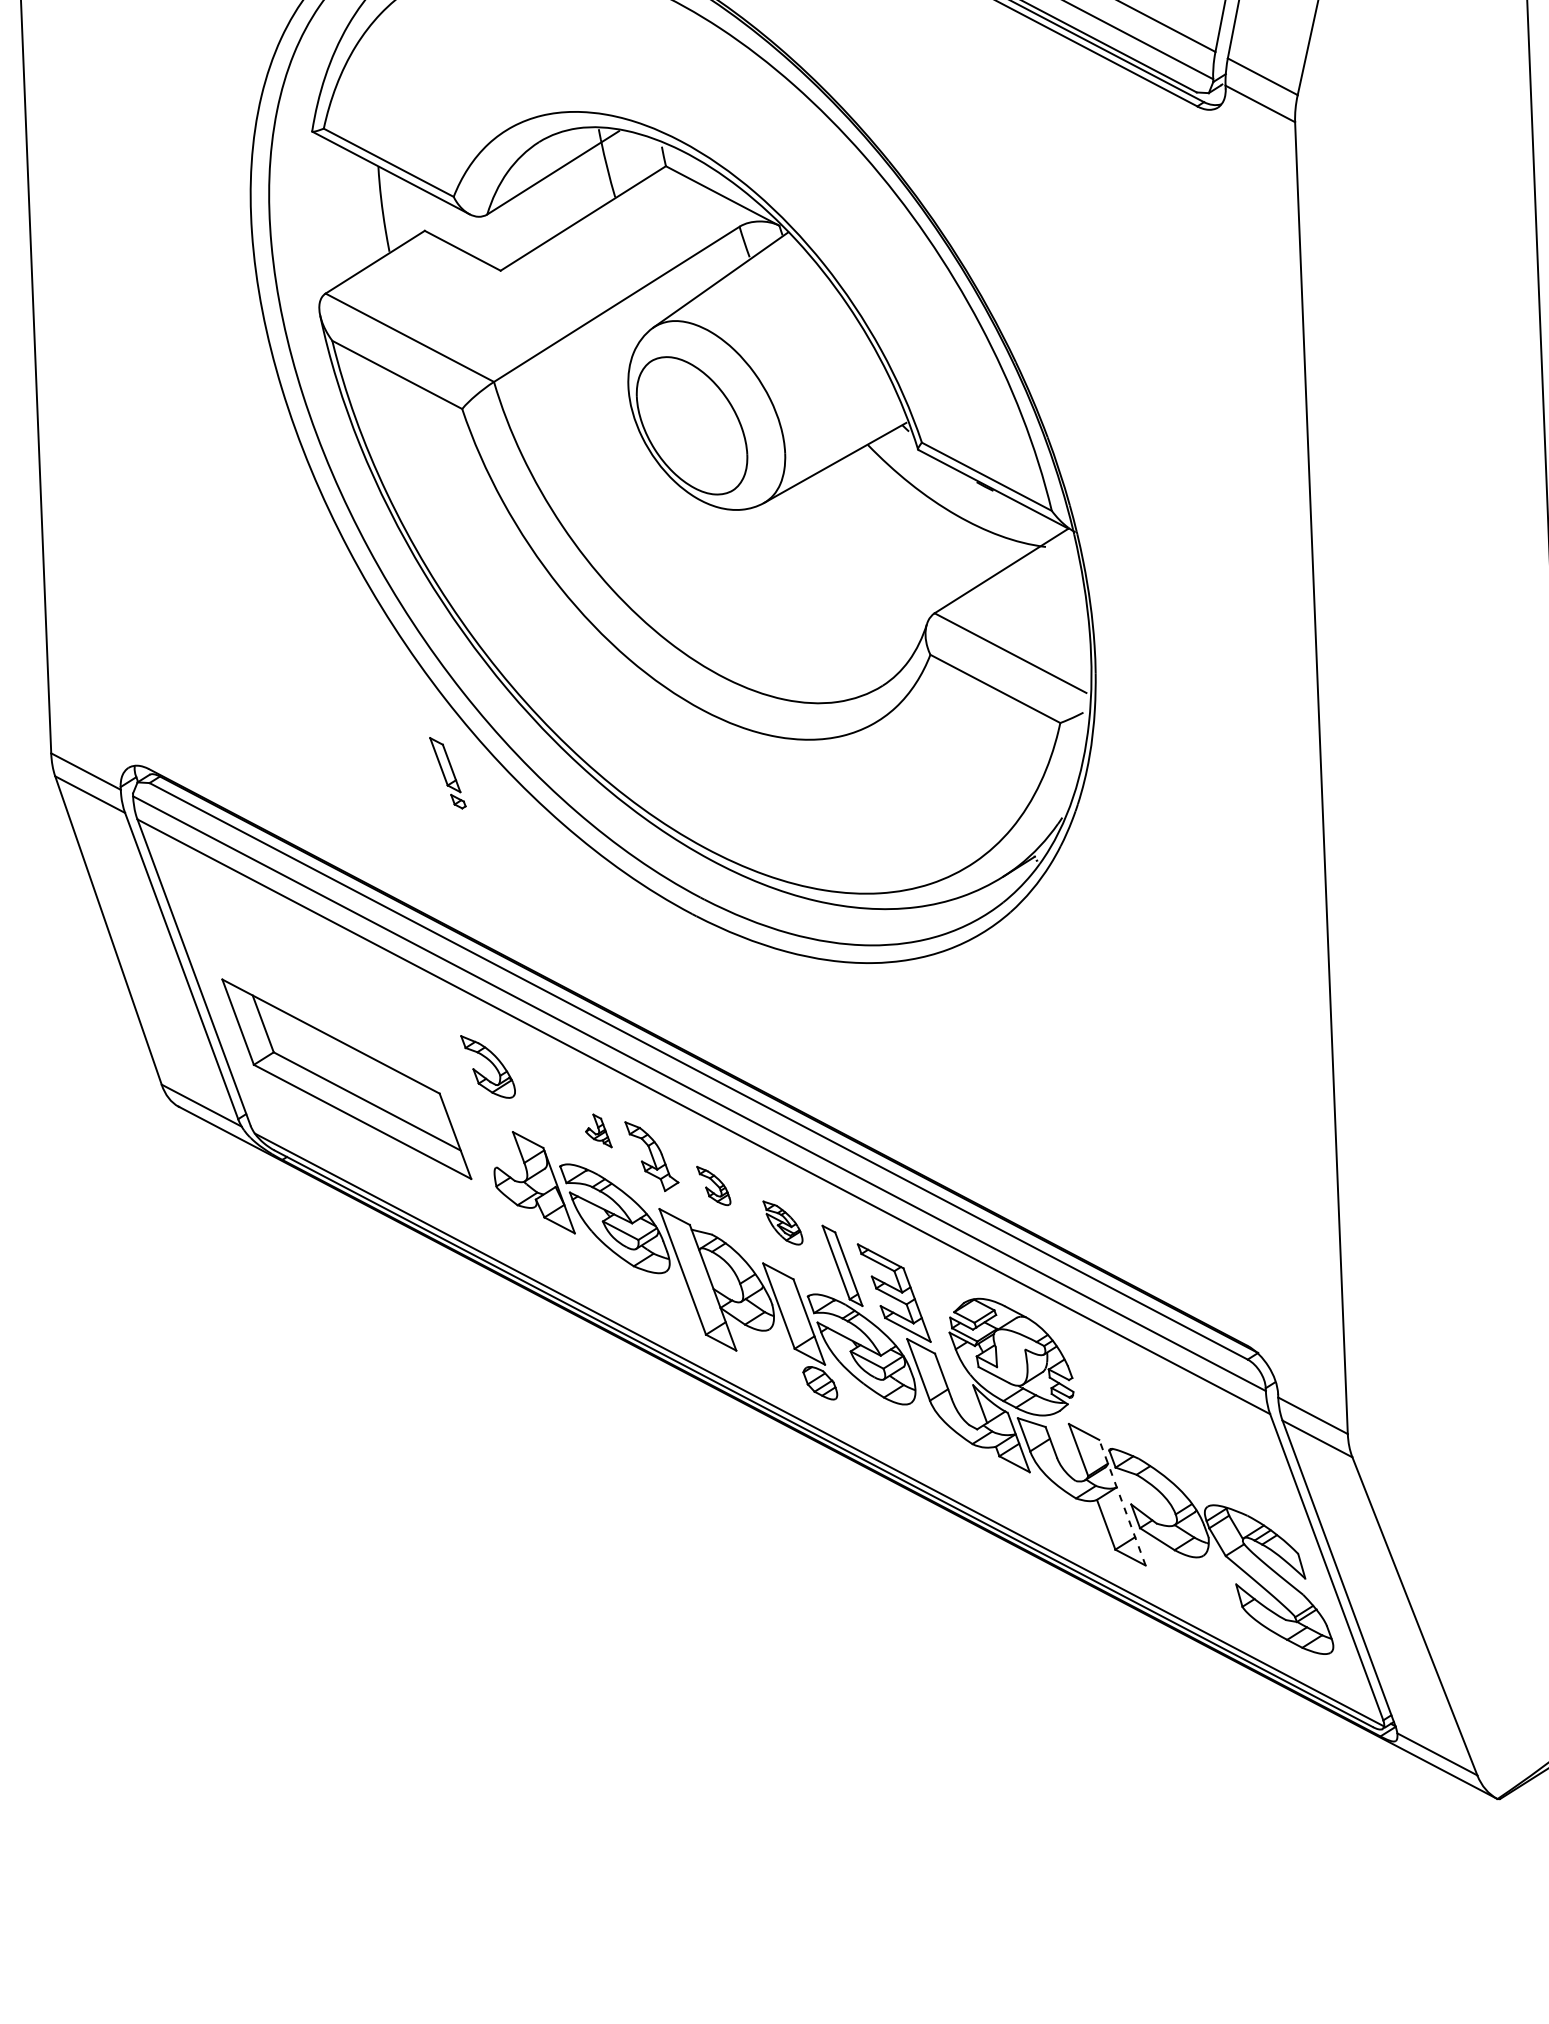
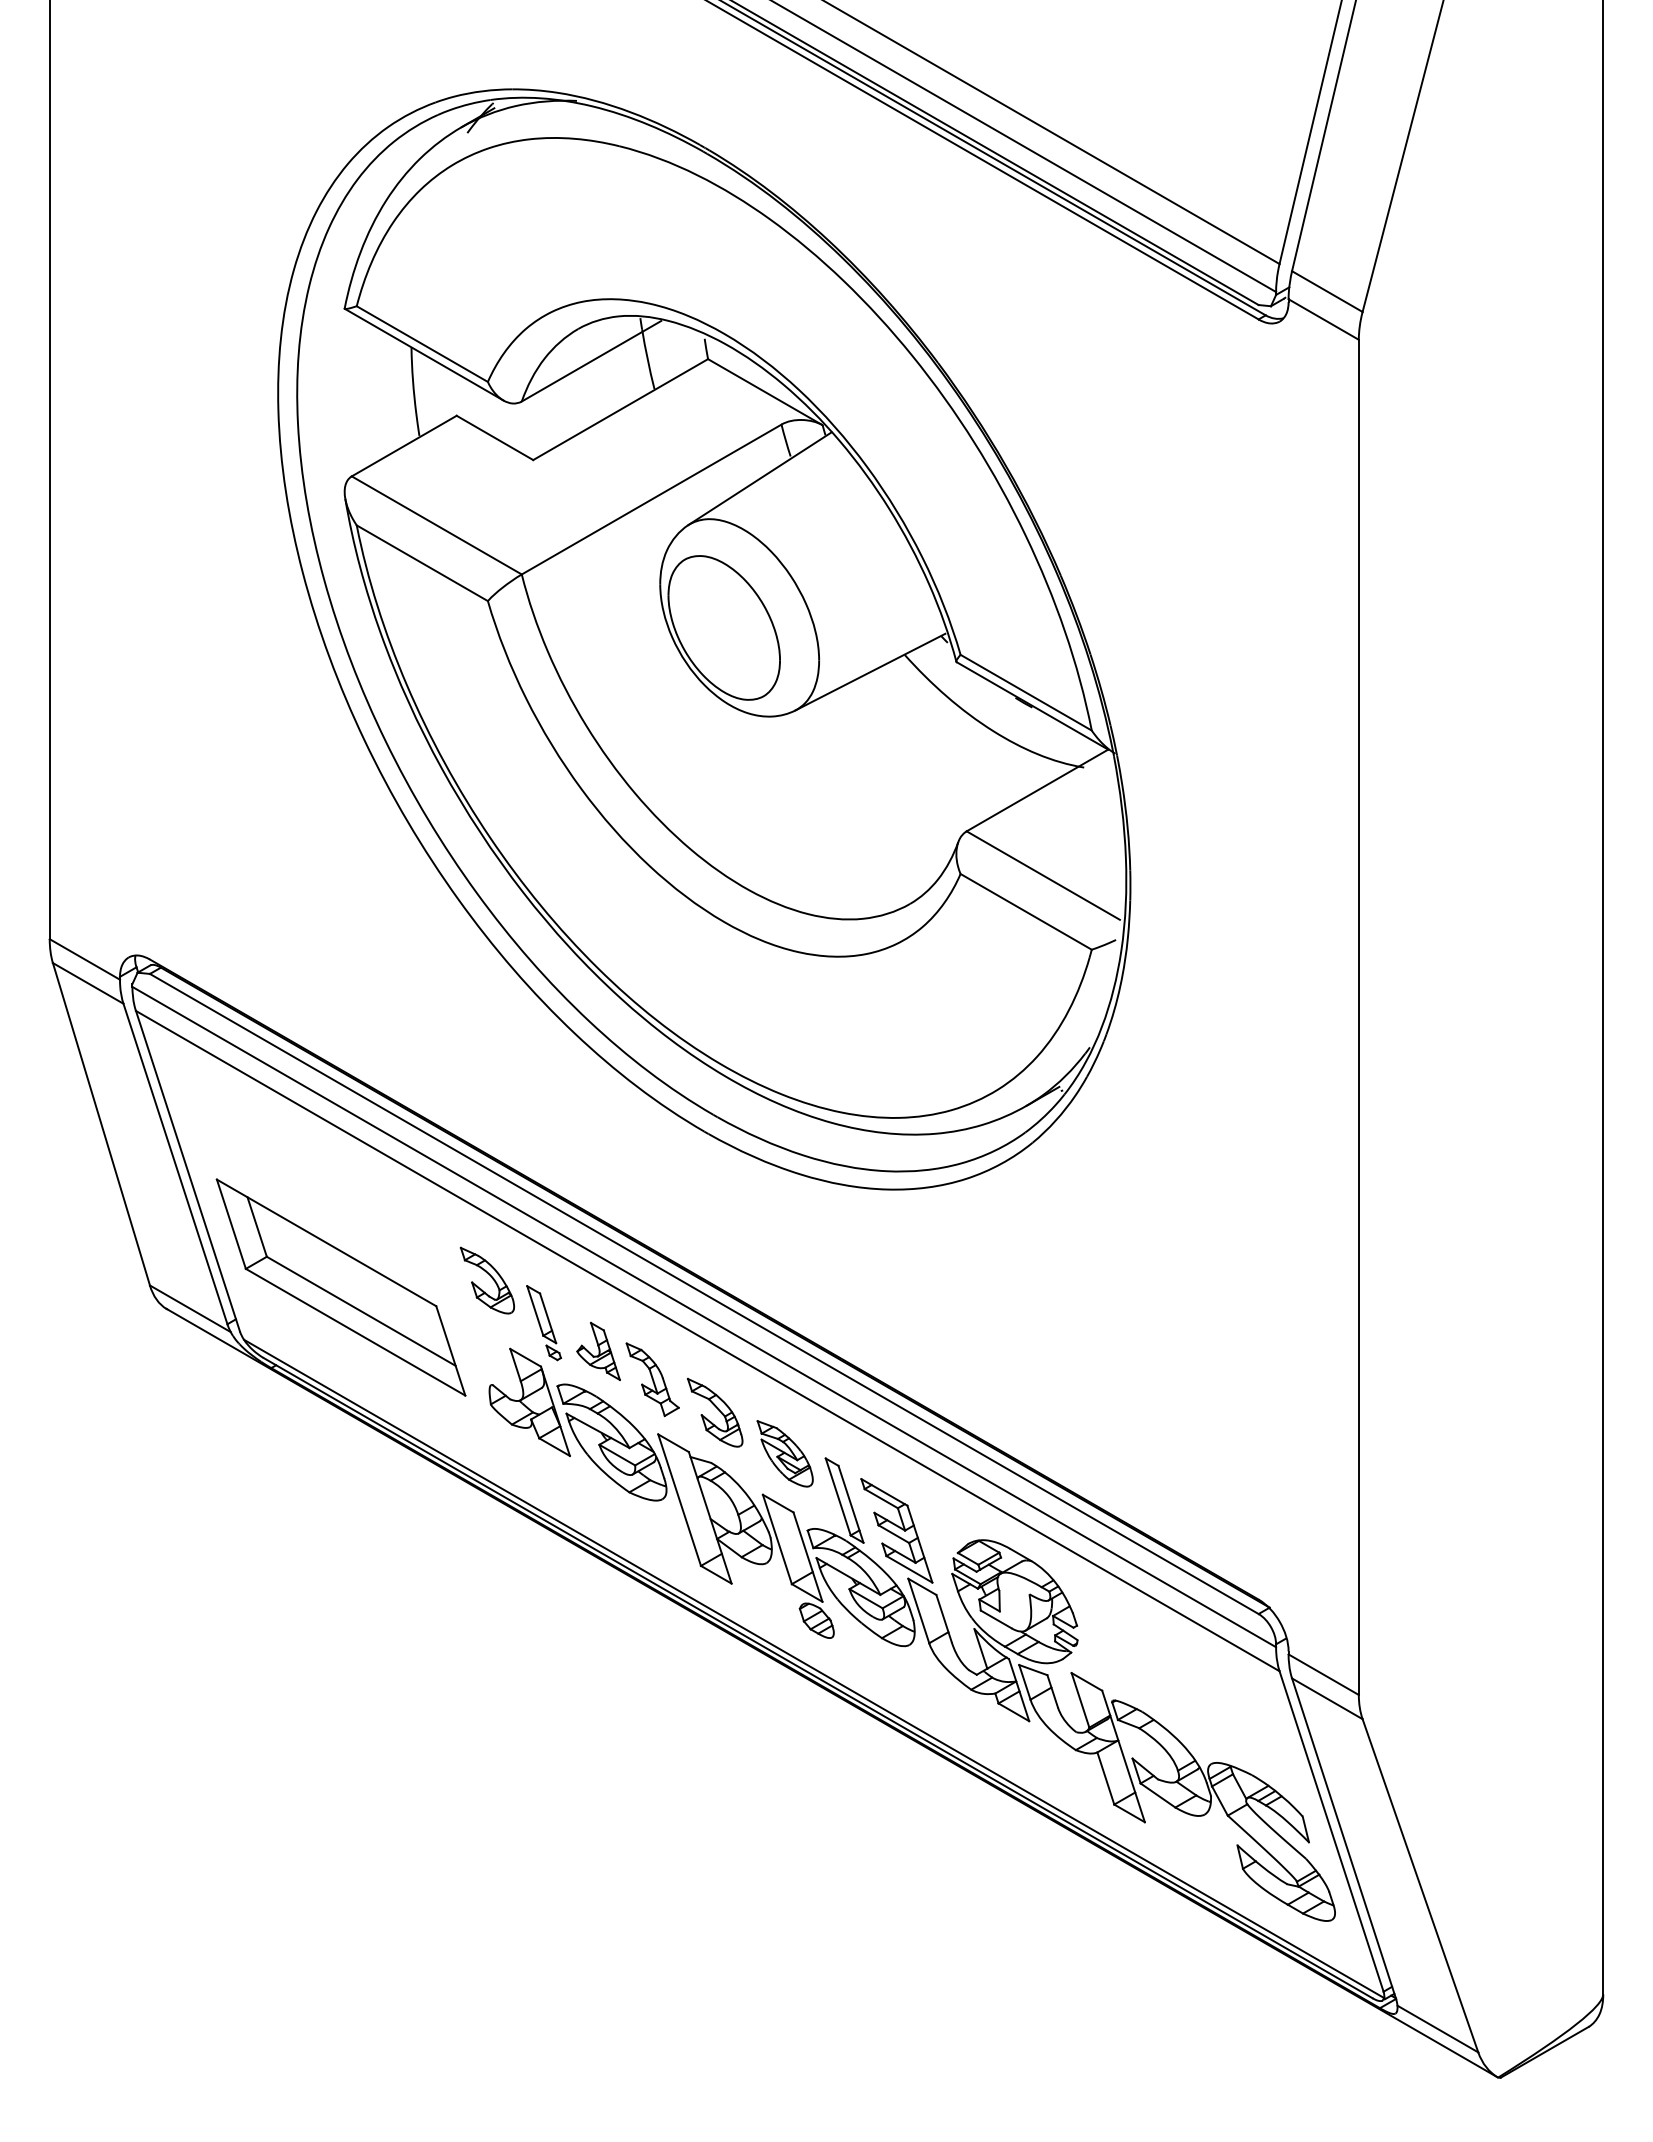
part: (448, 773) -> (544, 1323), moved
part: (598, 1131) -> (598, 1351), size x1.67
part: (714, 1185) -> (715, 1412), size x1.67
part: (782, 1222) -> (784, 1453), size x1.43
line: (1122, 1502) -> (1123, 1756), dashed -> solid

